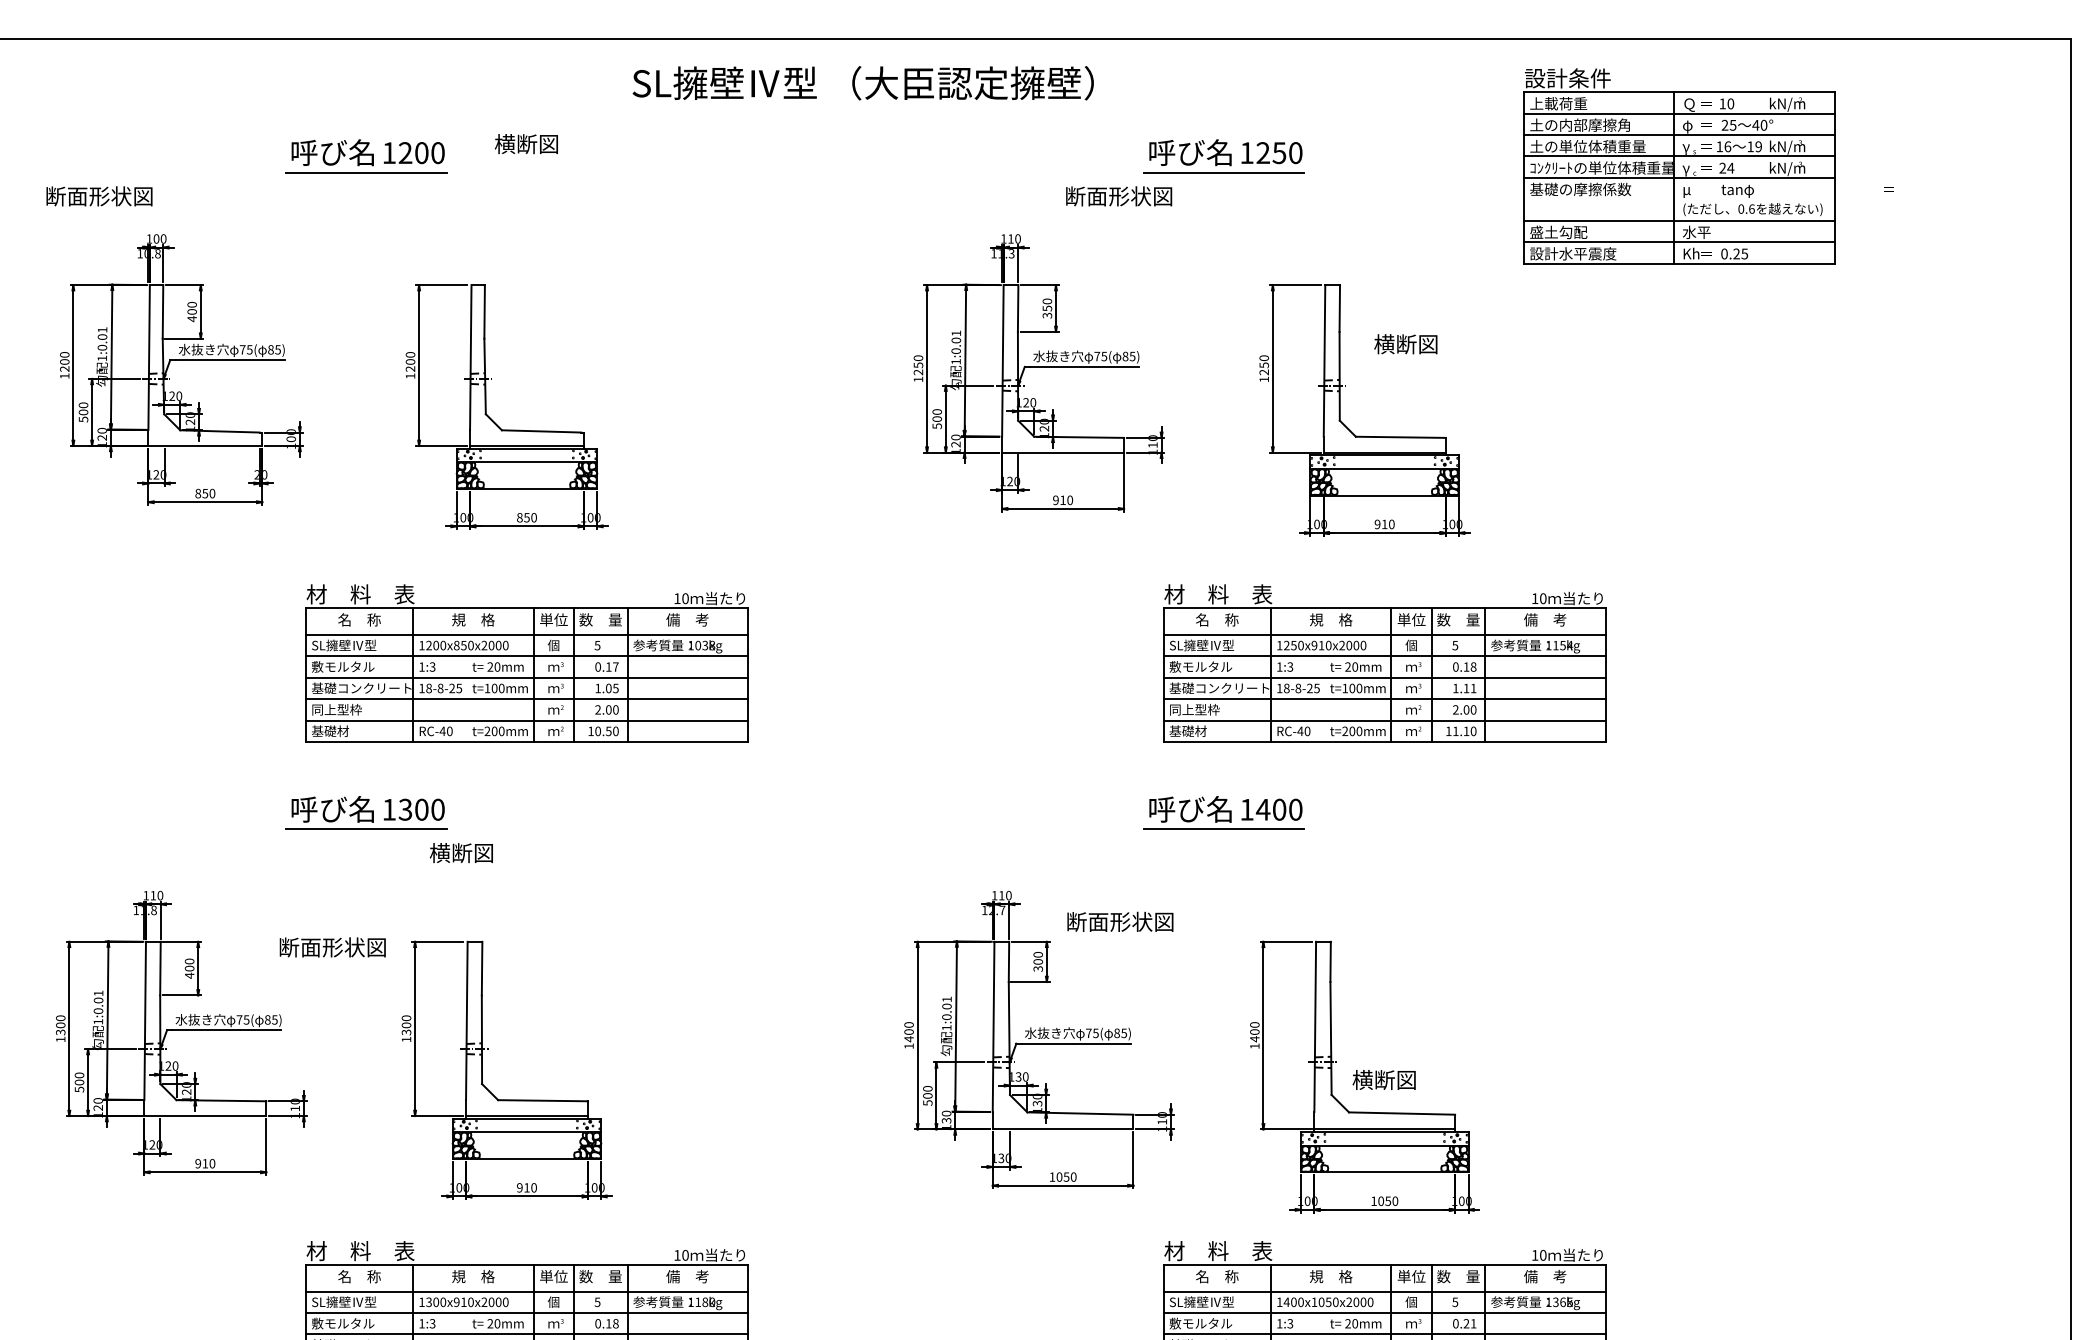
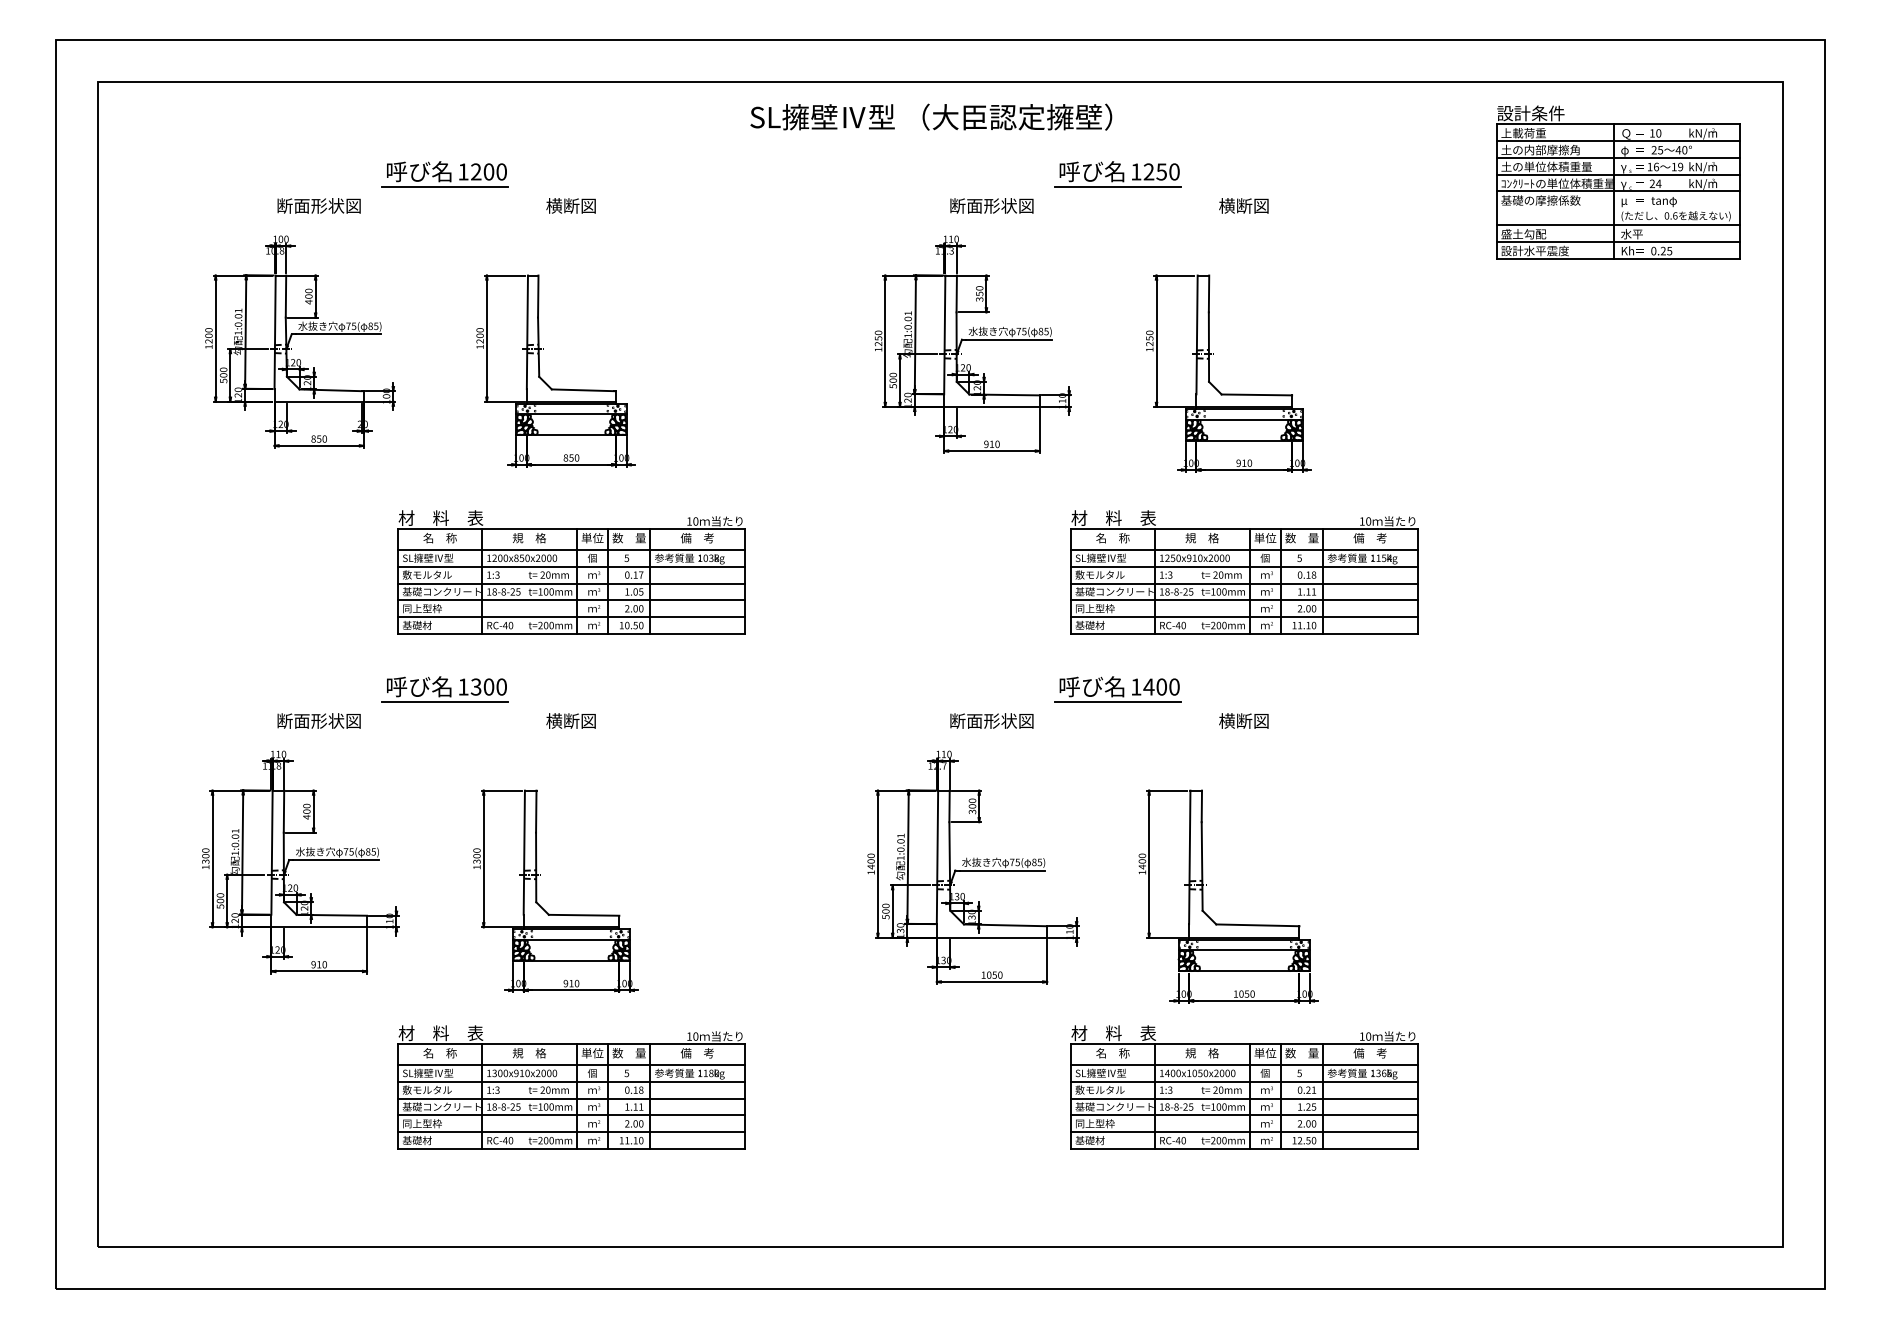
text: (863, 82) -> (931, 116), moved
text: (525, 143) -> (570, 205), moved
part: (1679, 166) -> (1618, 182), moved
text: (98, 195) -> (318, 205), moved
text: (1118, 195) -> (991, 205), moved
text: (1405, 343) -> (1243, 205), moved
text: (460, 852) -> (570, 720), moved
text: (1119, 921) -> (991, 720), moved
text: (331, 946) -> (318, 720), moved
text: (1383, 1079) -> (1243, 720), moved

